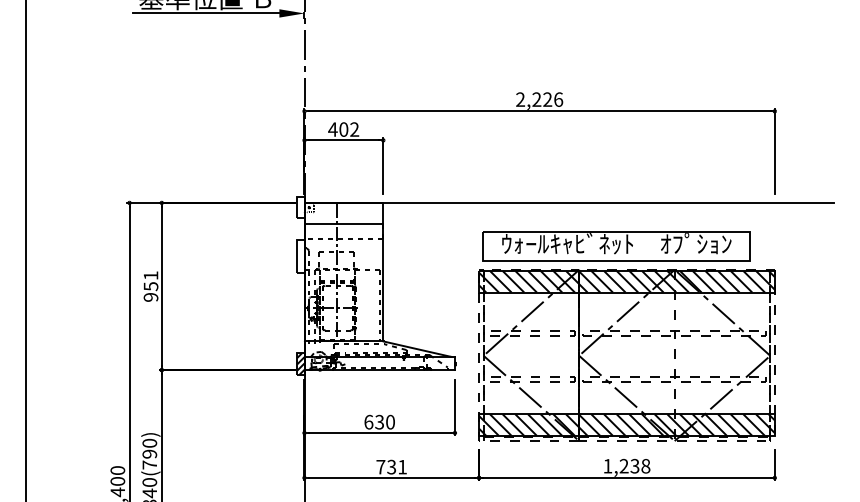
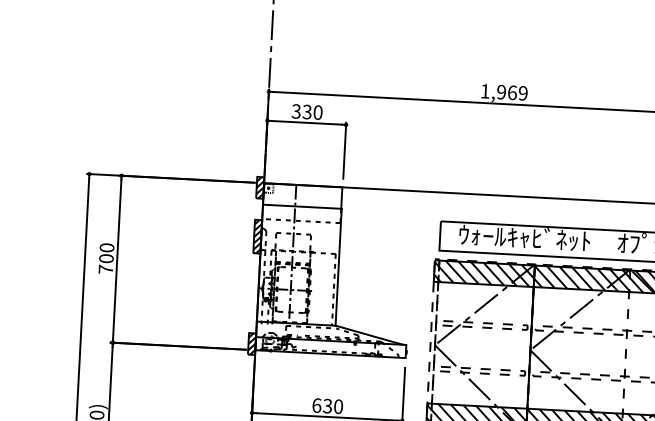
text: (539, 99) -> (504, 92), 2,226 -> 1,969
text: (343, 129) -> (306, 111), 402 -> 330
hatch: (300, 207) -> (259, 187), added
hatch: (300, 256) -> (257, 236), added
text: (150, 286) -> (105, 258), 951 -> 700

